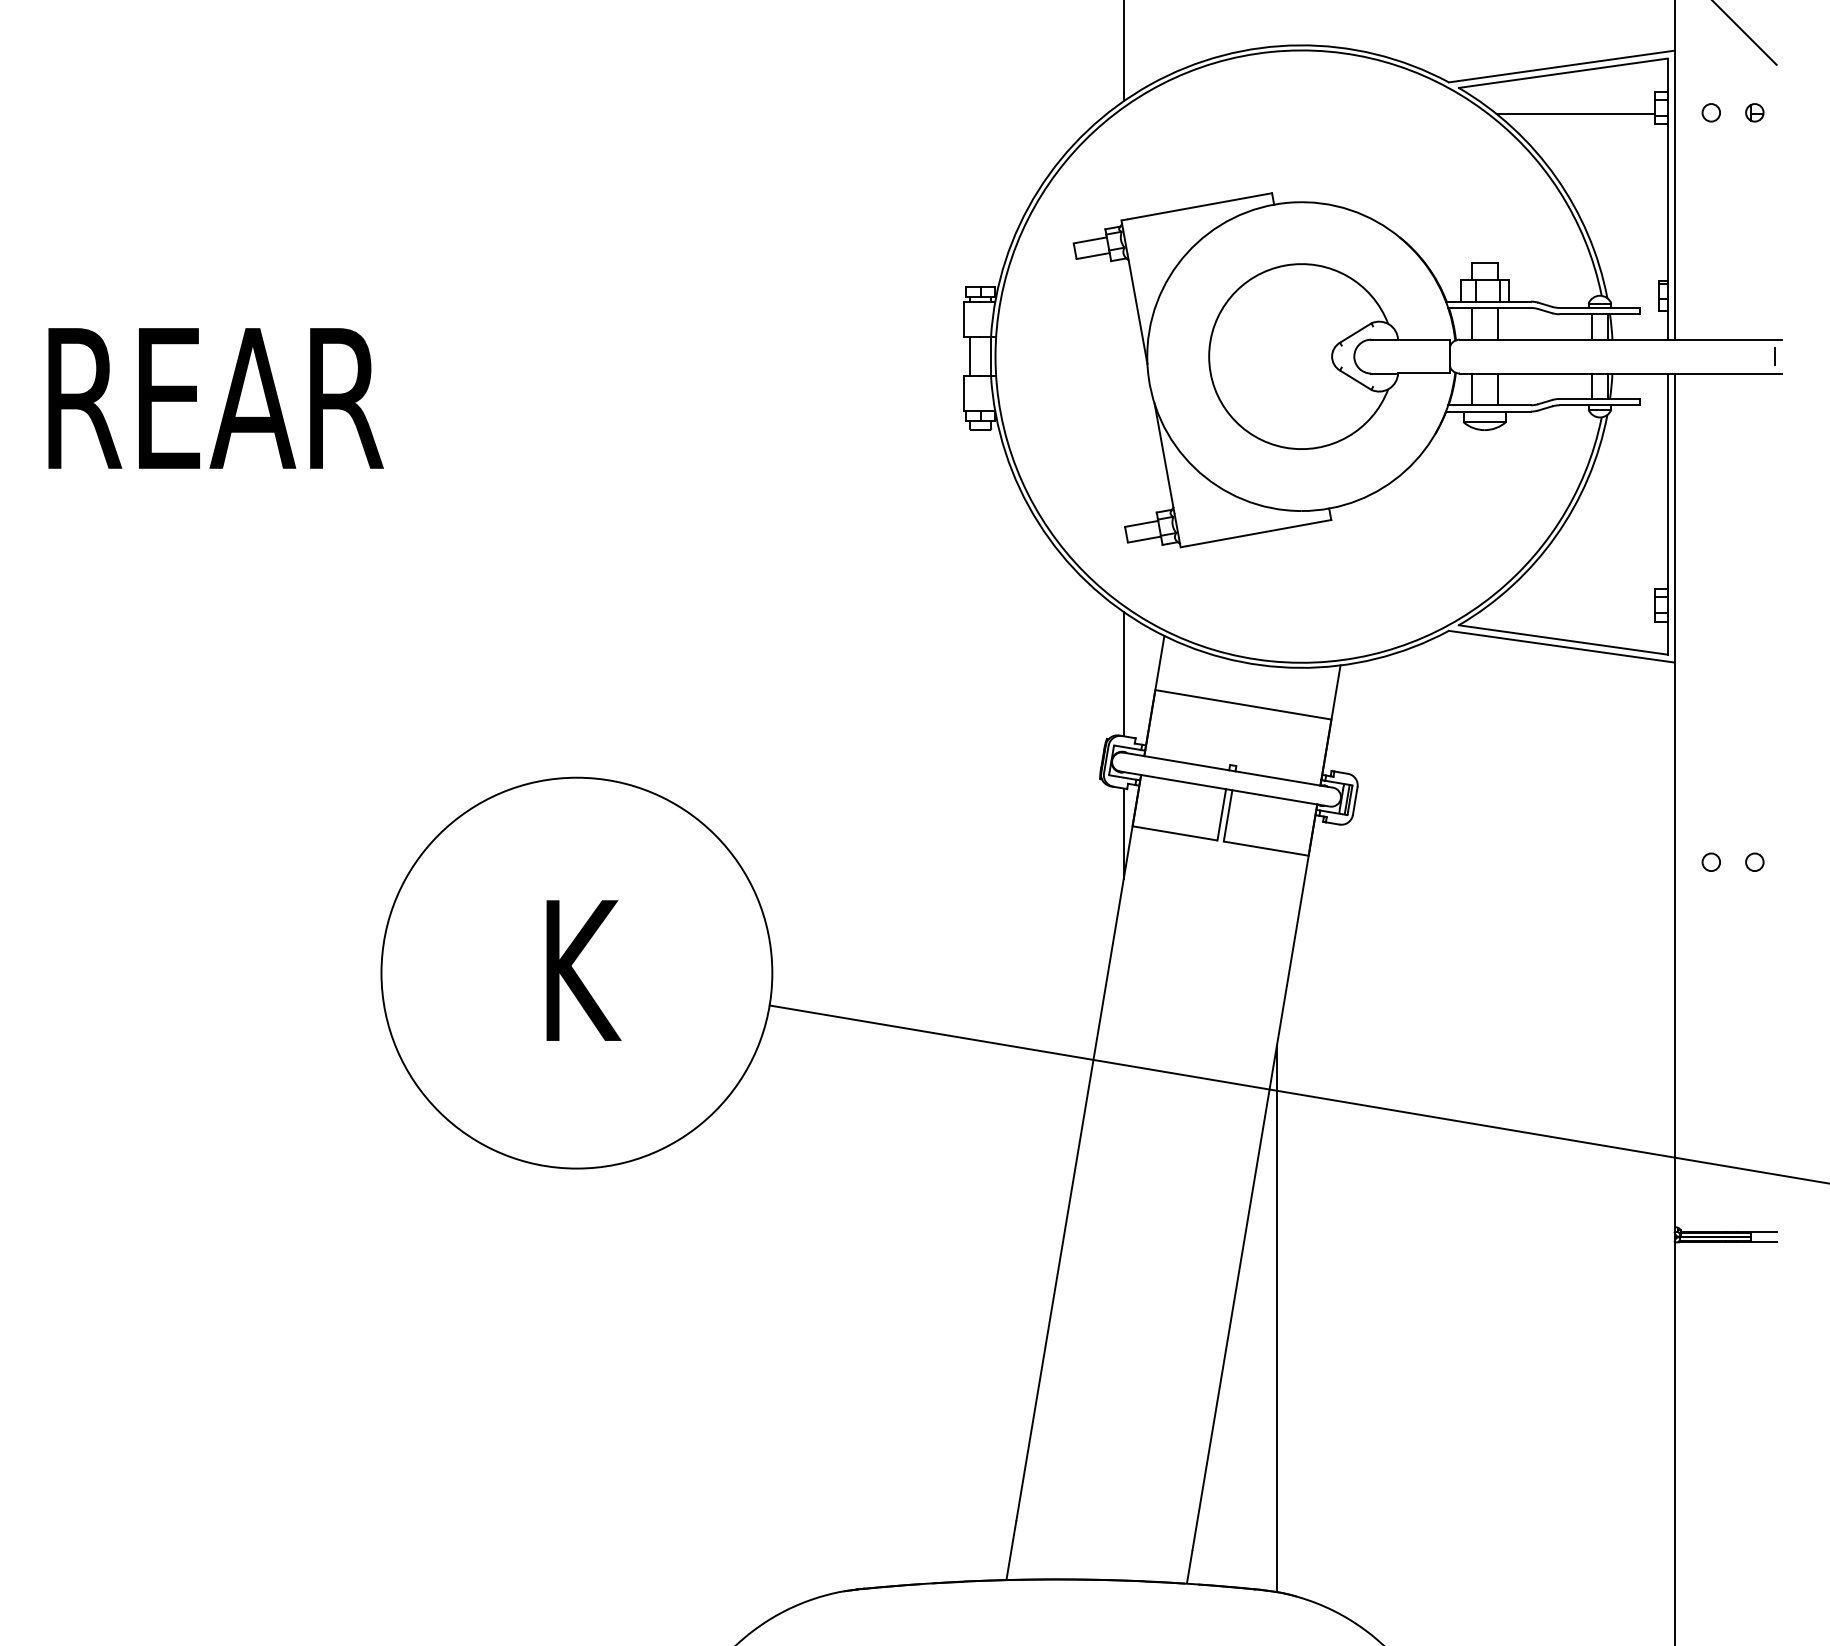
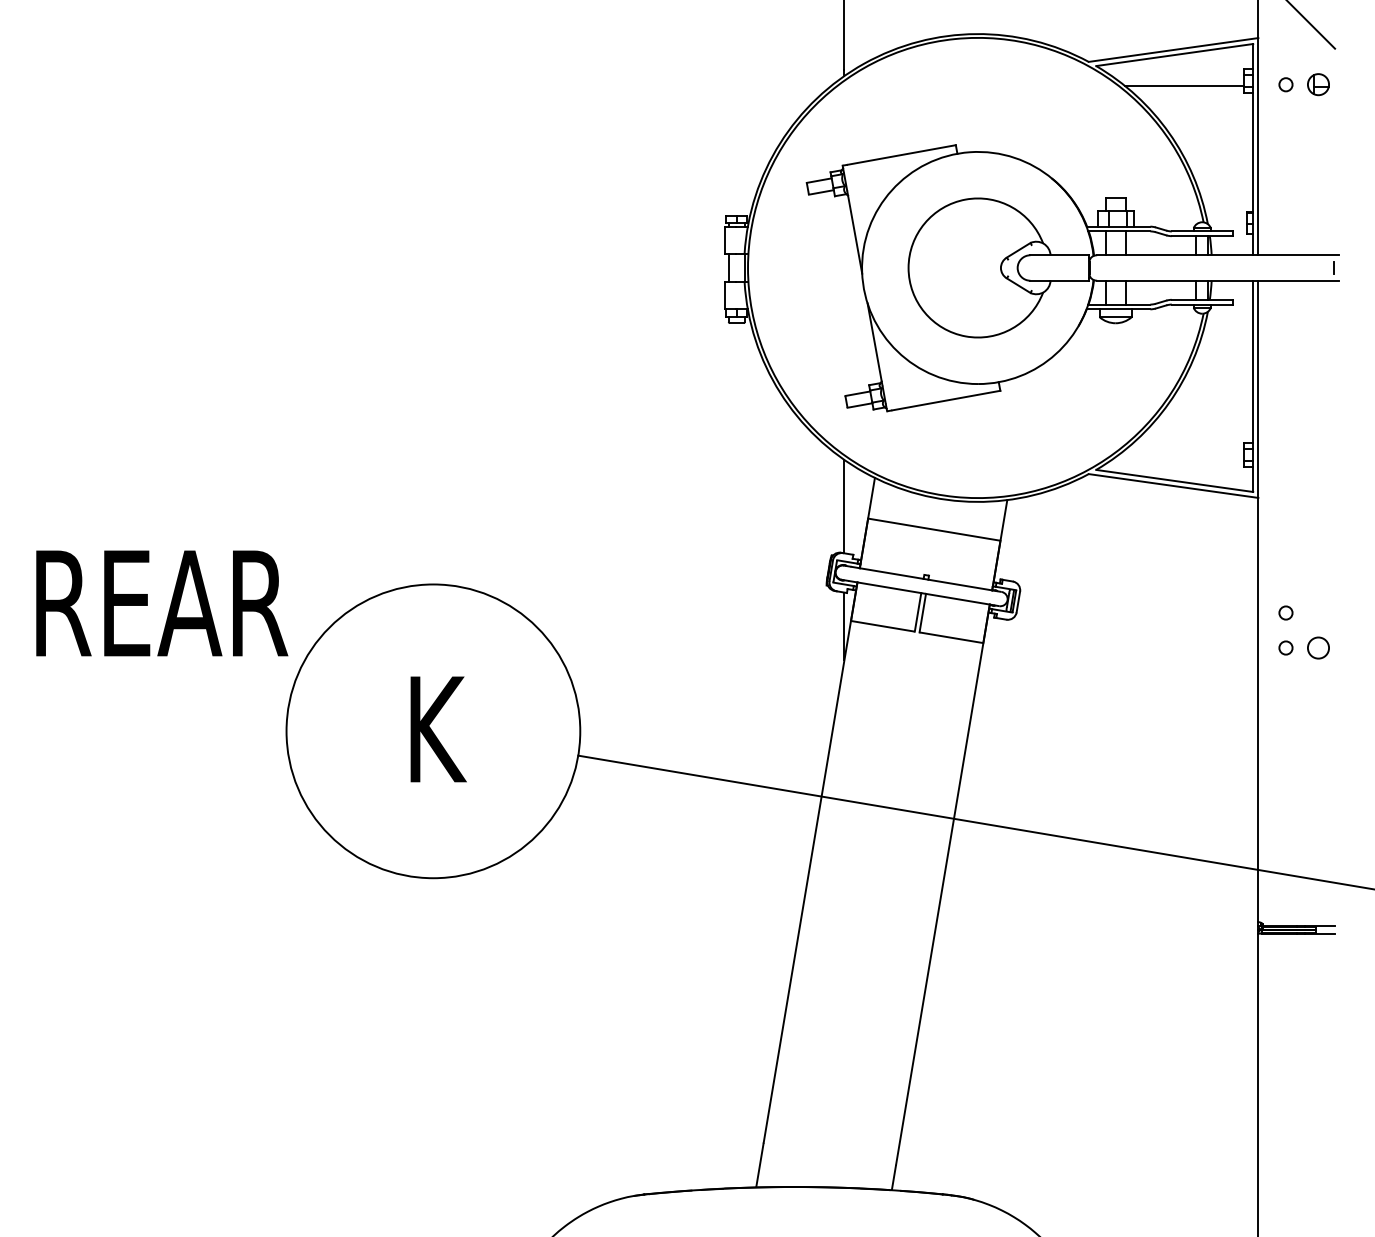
part: (1754, 112) -> (1318, 84), size x1.6
text: (216, 398) -> (162, 603), moved
circle: (1710, 815) -> (1285, 612), added
circle: (1754, 861) -> (1318, 647), size x1.6
line: (1276, 1319) -> (959, 991), removed

